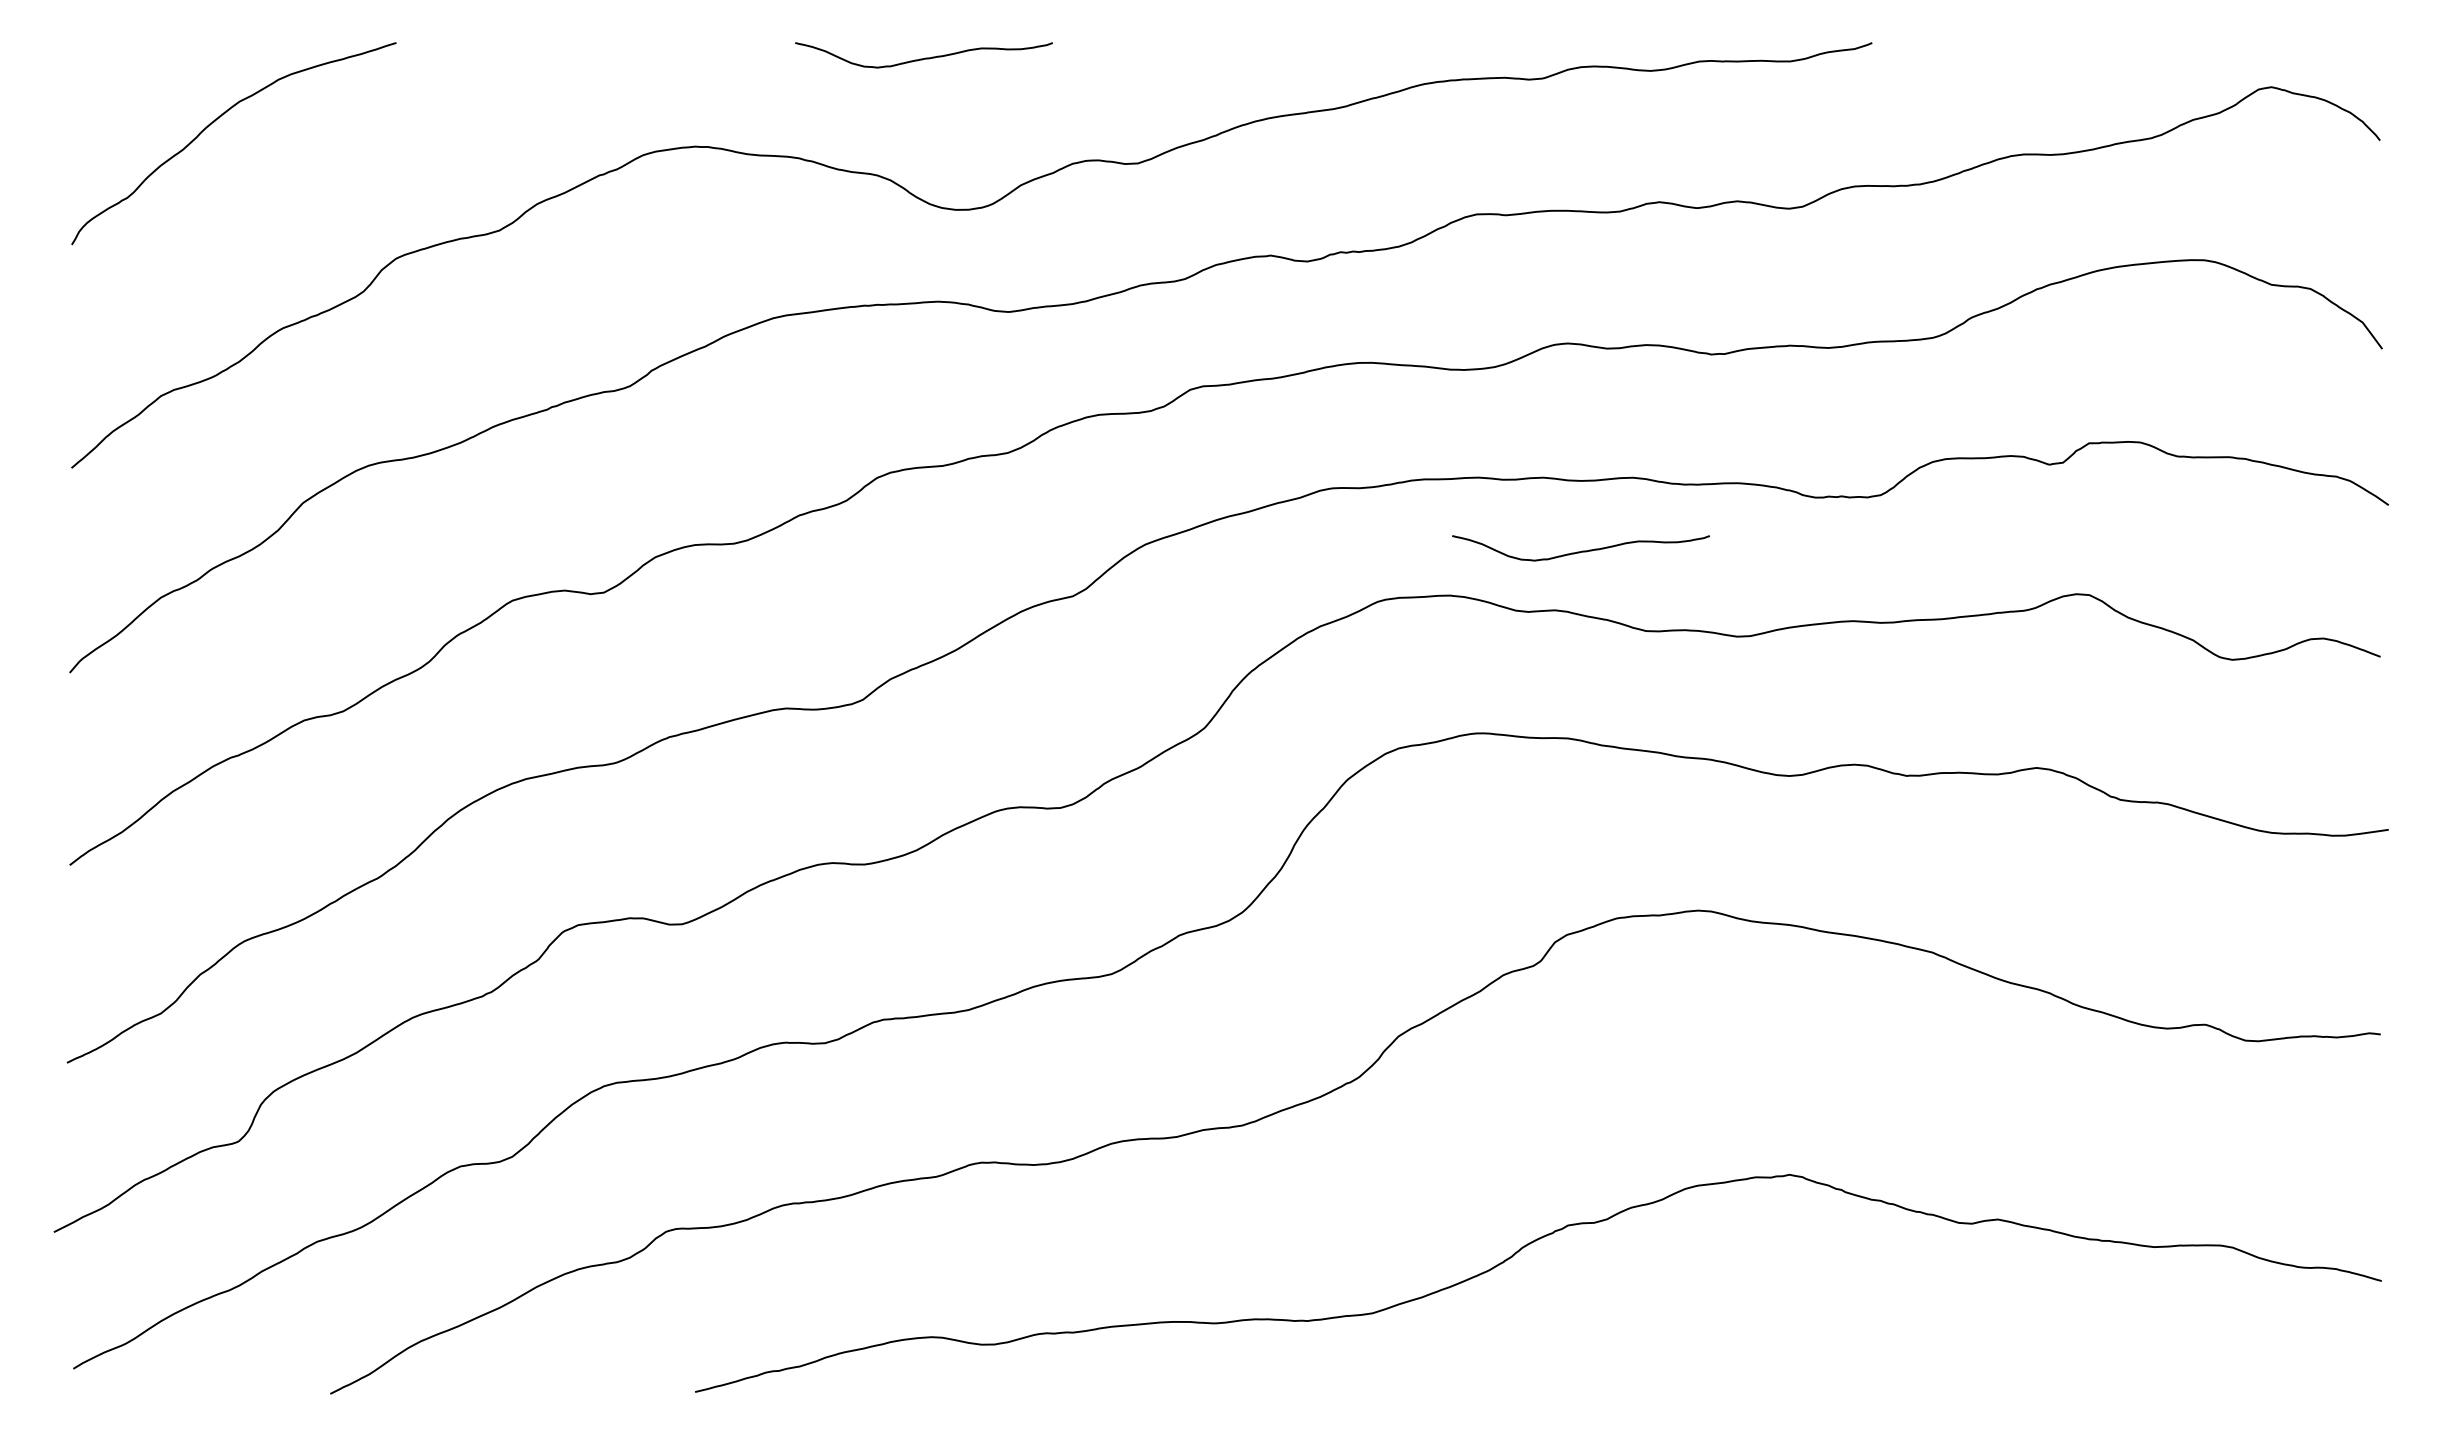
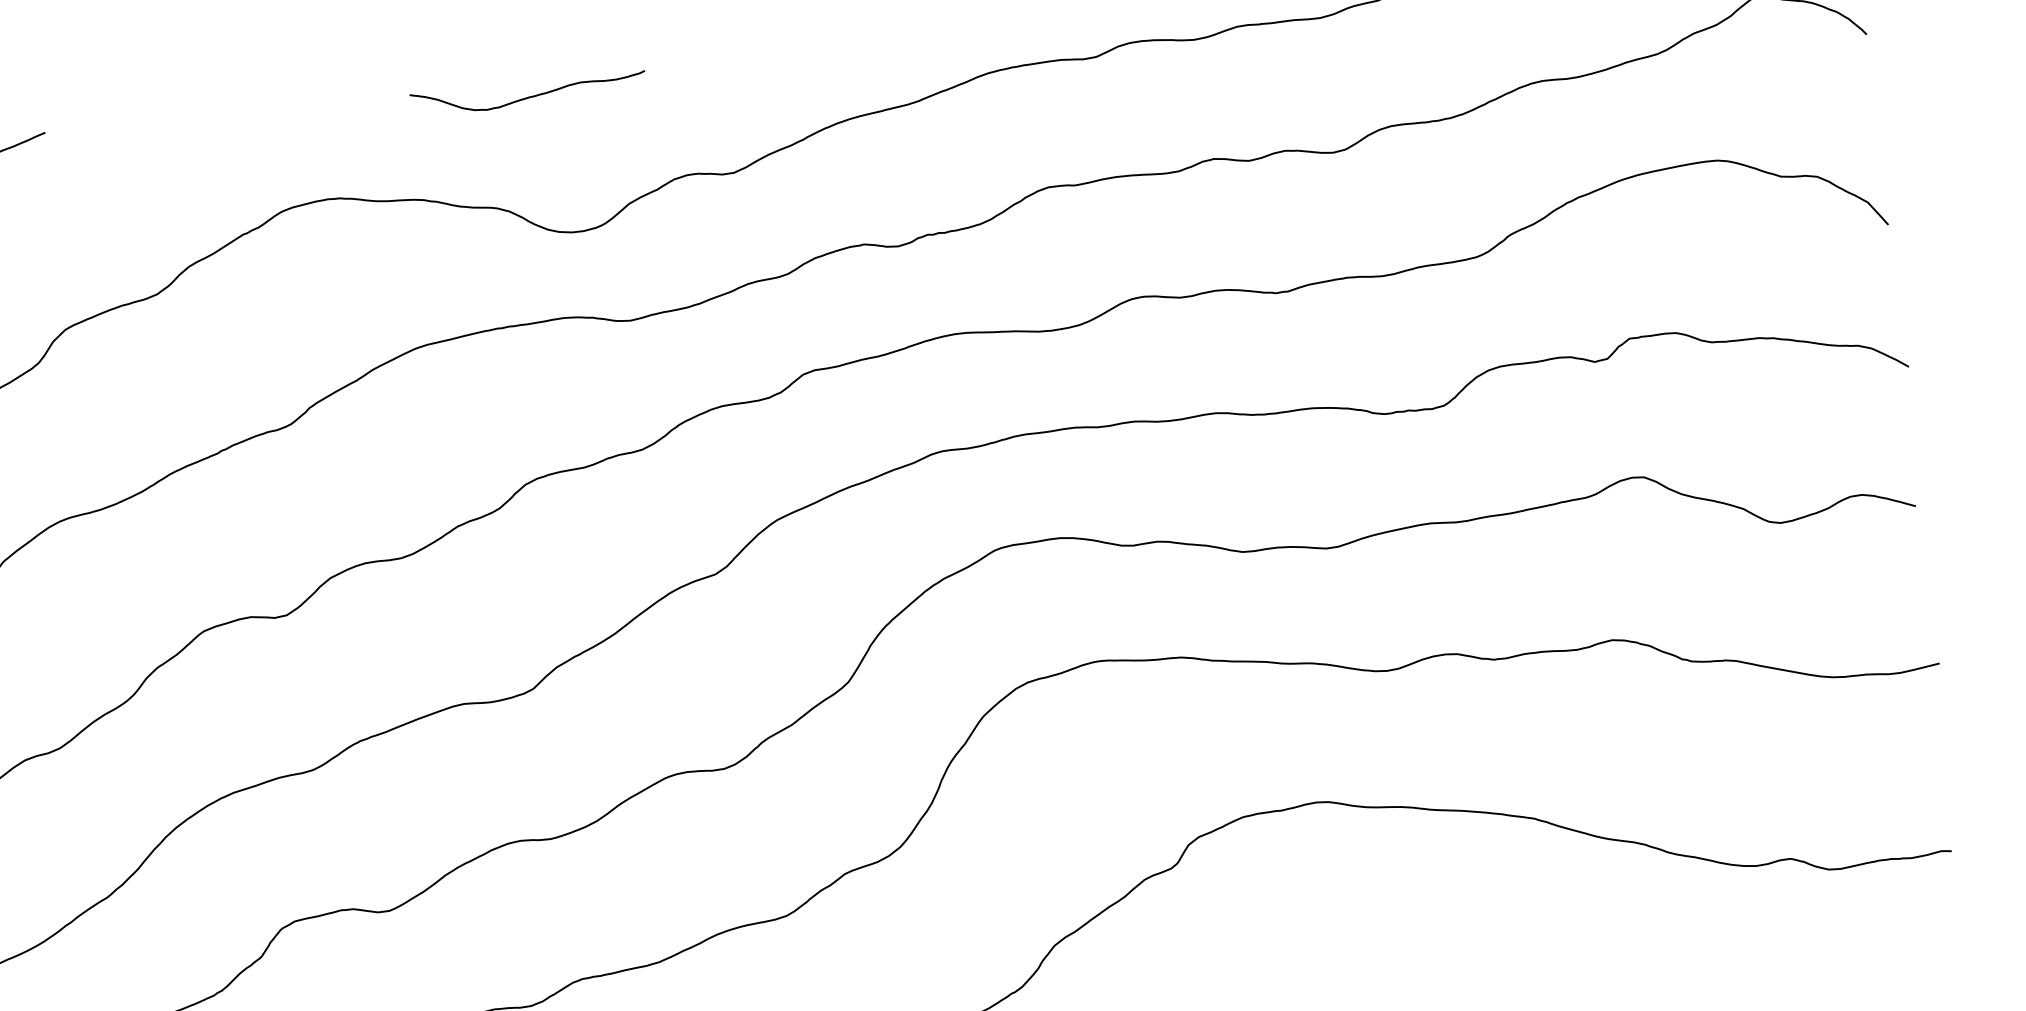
curve: (1582, 550) -> (1176, 484), removed

